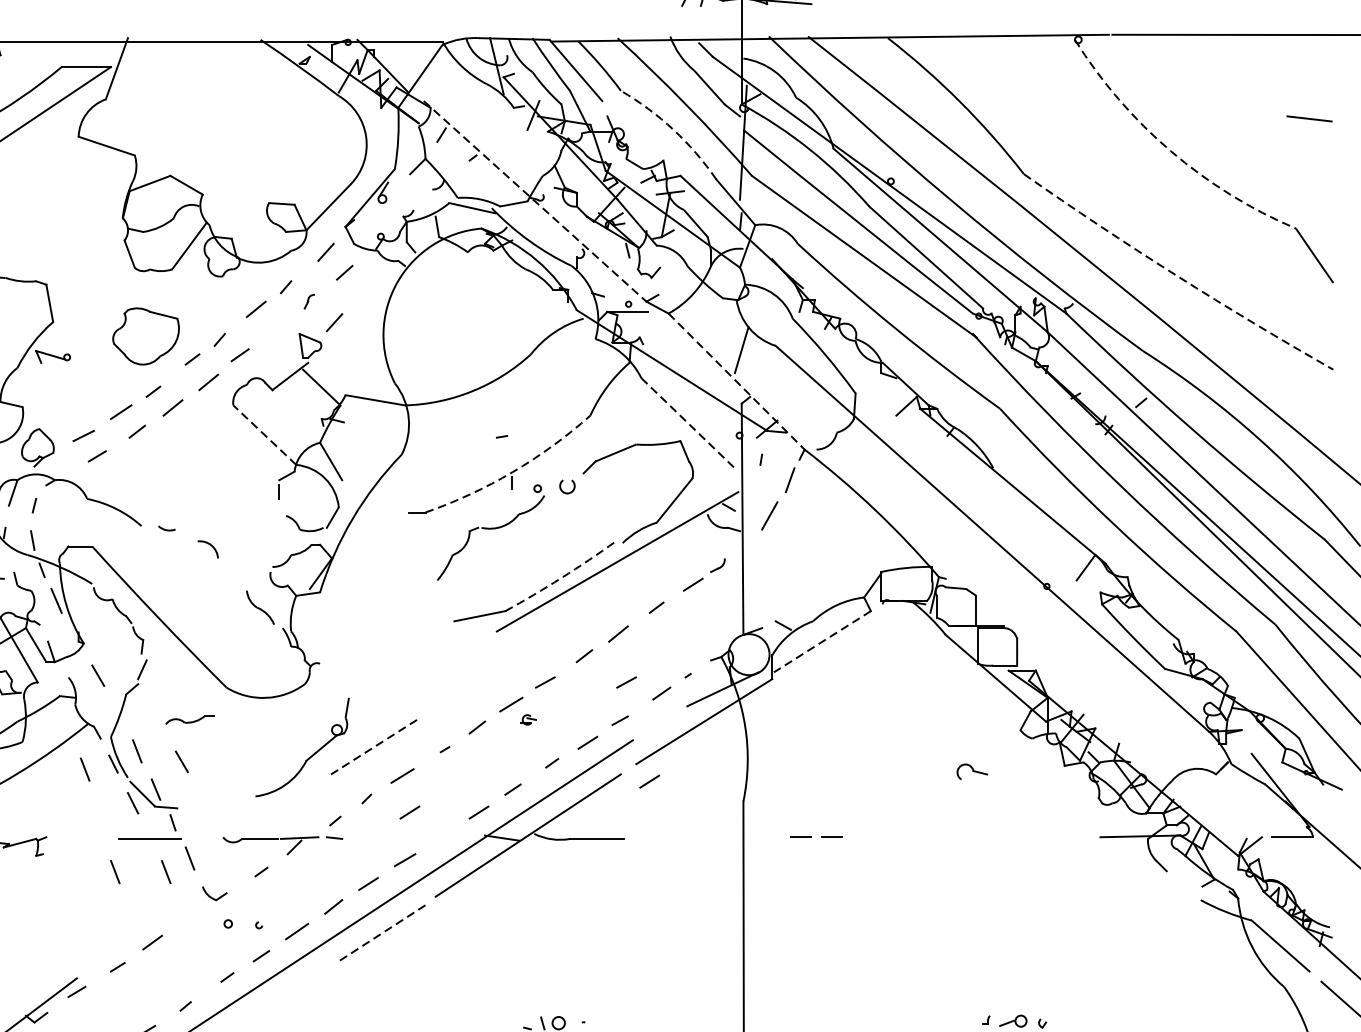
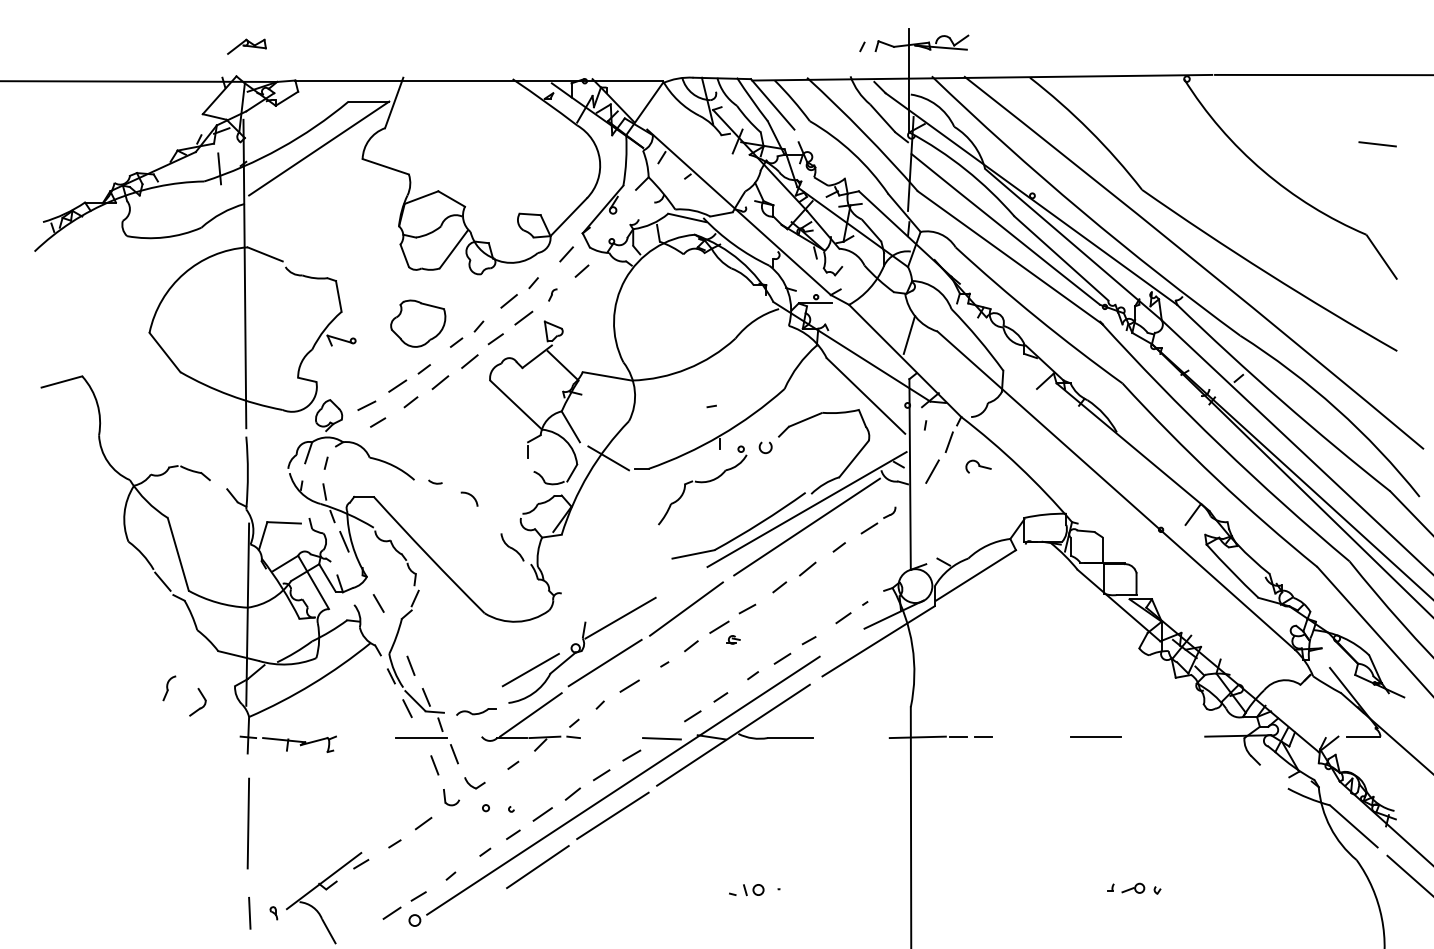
arc: (673, 130) -> (853, 153), dashed -> solid
arc: (1171, 150) -> (1263, 170), dashed -> solid
line: (535, 201) -> (739, 212), dashed -> solid
arc: (1175, 275) -> (1267, 273), dashed -> solid
line: (334, 322) -> (573, 312), removed
line: (273, 328) -> (523, 317), added
line: (736, 382) -> (905, 361), dashed -> solid
line: (688, 423) -> (865, 395), dashed -> solid
line: (265, 435) -> (516, 405), dashed -> solid
arc: (512, 472) -> (720, 435), dashed -> solid
line: (376, 499) -> (608, 458), added
arc: (561, 577) -> (760, 522), dashed -> solid
line: (616, 582) -> (806, 526), added
line: (821, 641) -> (975, 575), dashed -> solid
line: (471, 681) -> (686, 608), added
line: (626, 681) -> (814, 608), removed
line: (391, 692) -> (620, 617), added
part: (190, 719) -> (476, 711), moved
line: (371, 748) -> (604, 663), dashed -> solid
line: (282, 755) -> (530, 669), added
line: (181, 761) -> (447, 674), removed
line: (84, 769) -> (367, 680), removed
part: (972, 771) -> (978, 466), moved
line: (649, 781) -> (833, 690), removed
line: (282, 810) -> (530, 714), added
line: (409, 812) -> (635, 716), removed
line: (967, 837) -> (1095, 736), added
line: (751, 838) -> (917, 737), added
line: (441, 839) -> (661, 738), added
line: (114, 872) -> (392, 765), removed
part: (186, 911) -> (451, 797), added
line: (381, 932) -> (612, 815), dashed -> solid
line: (290, 995) -> (537, 867), added

